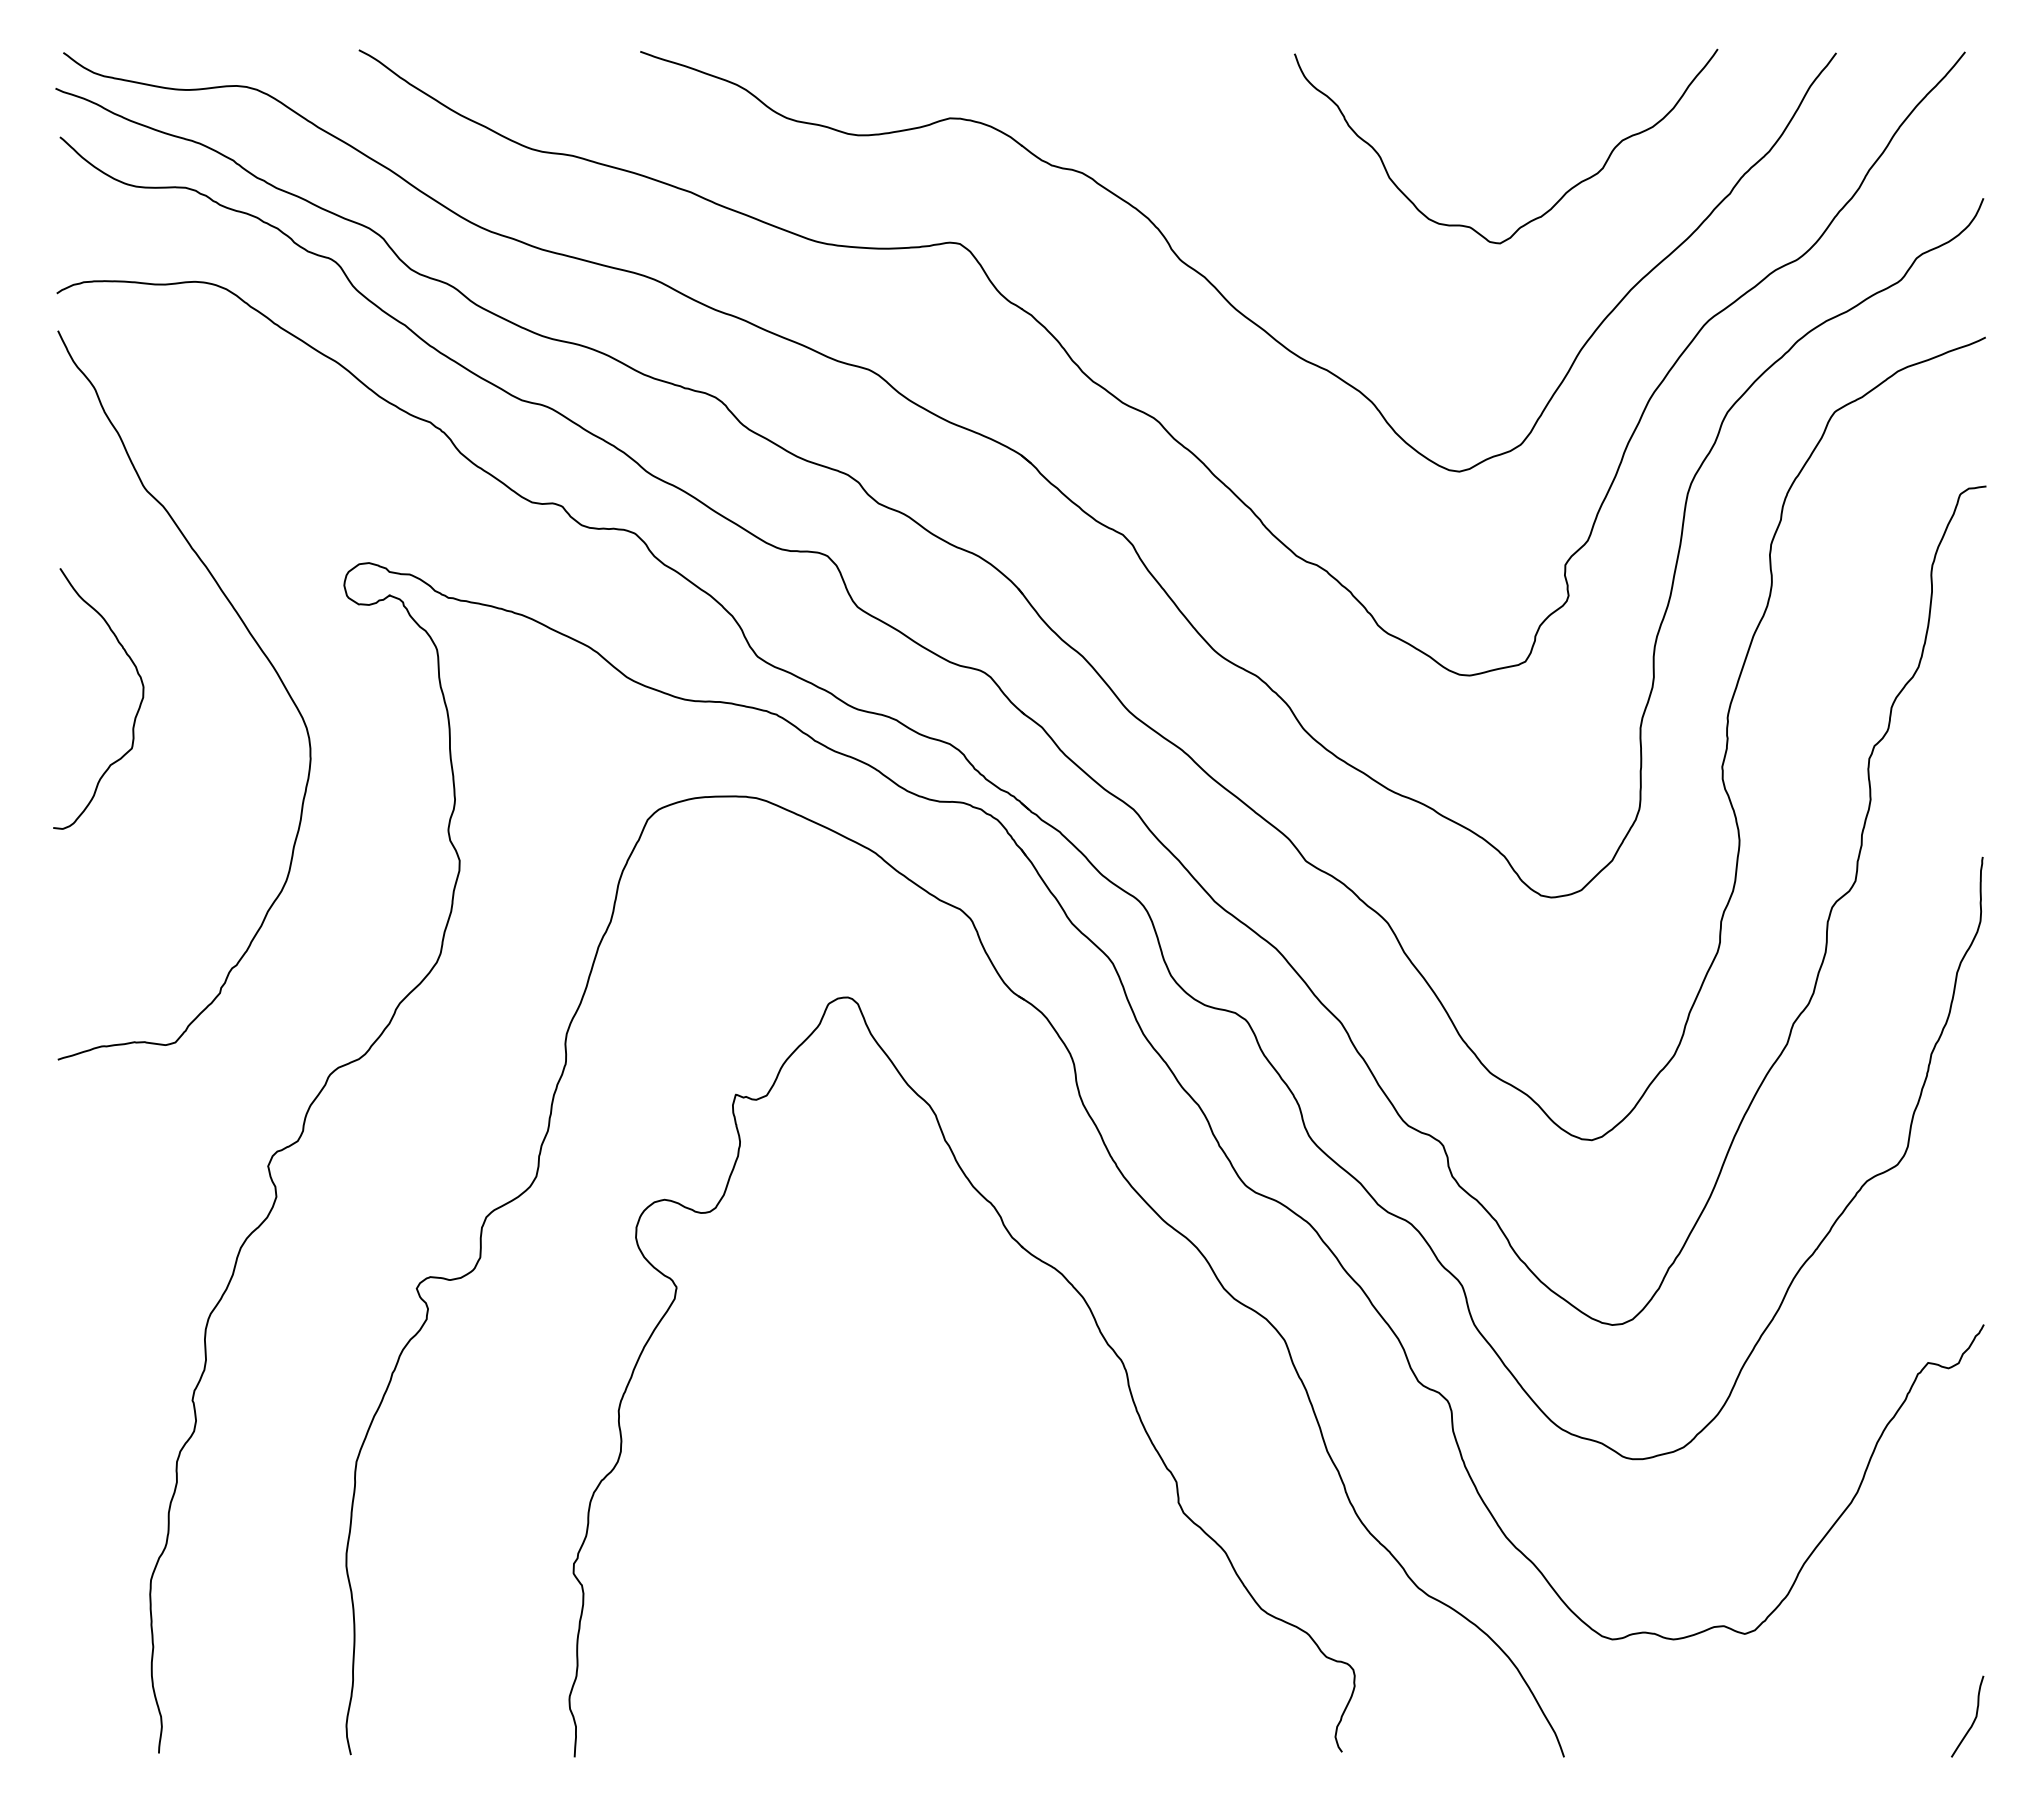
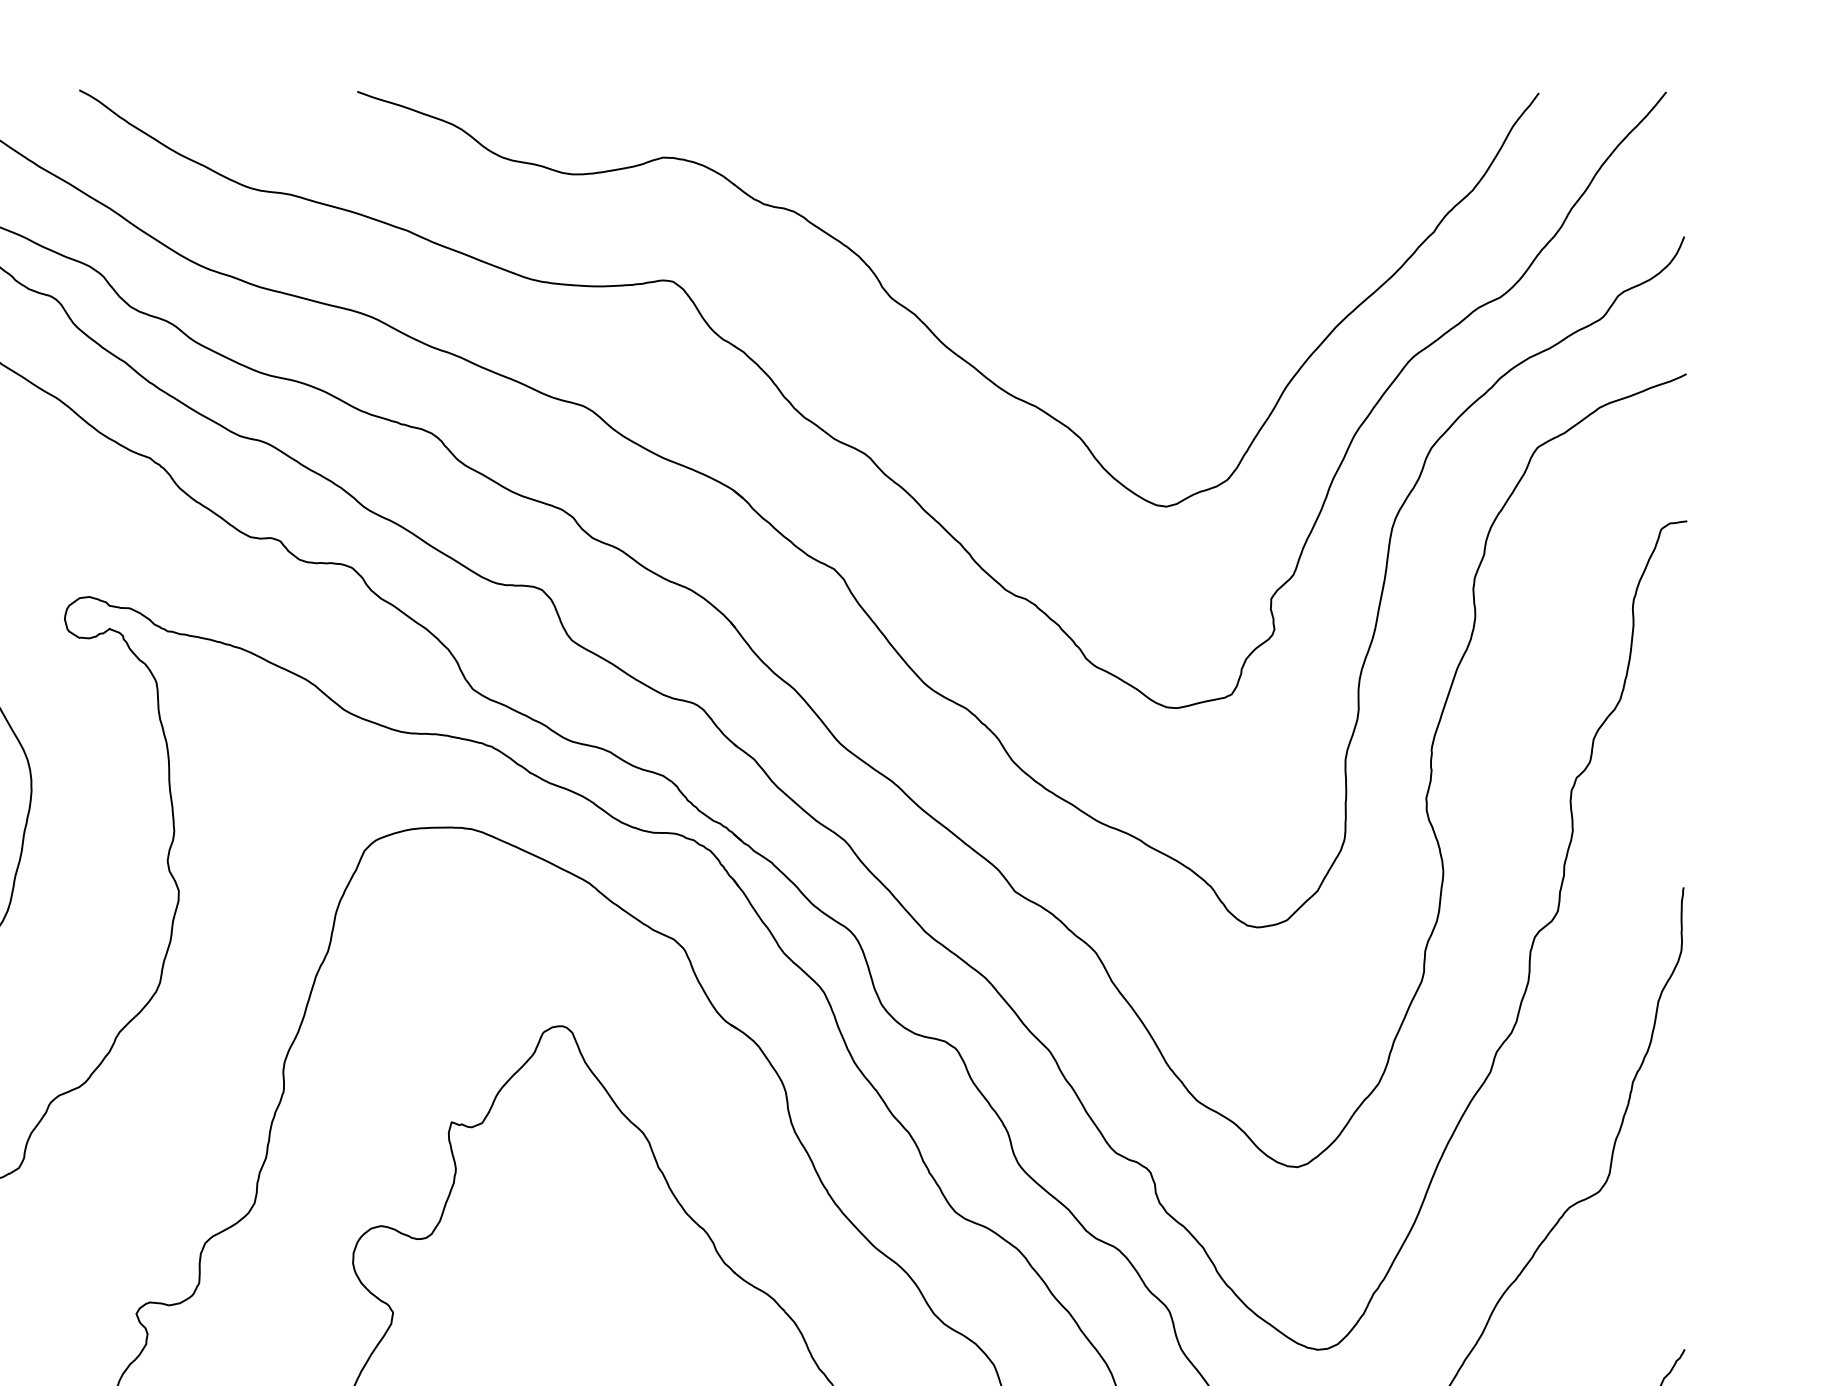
curve: (1559, 198) -> (1265, 236), removed

